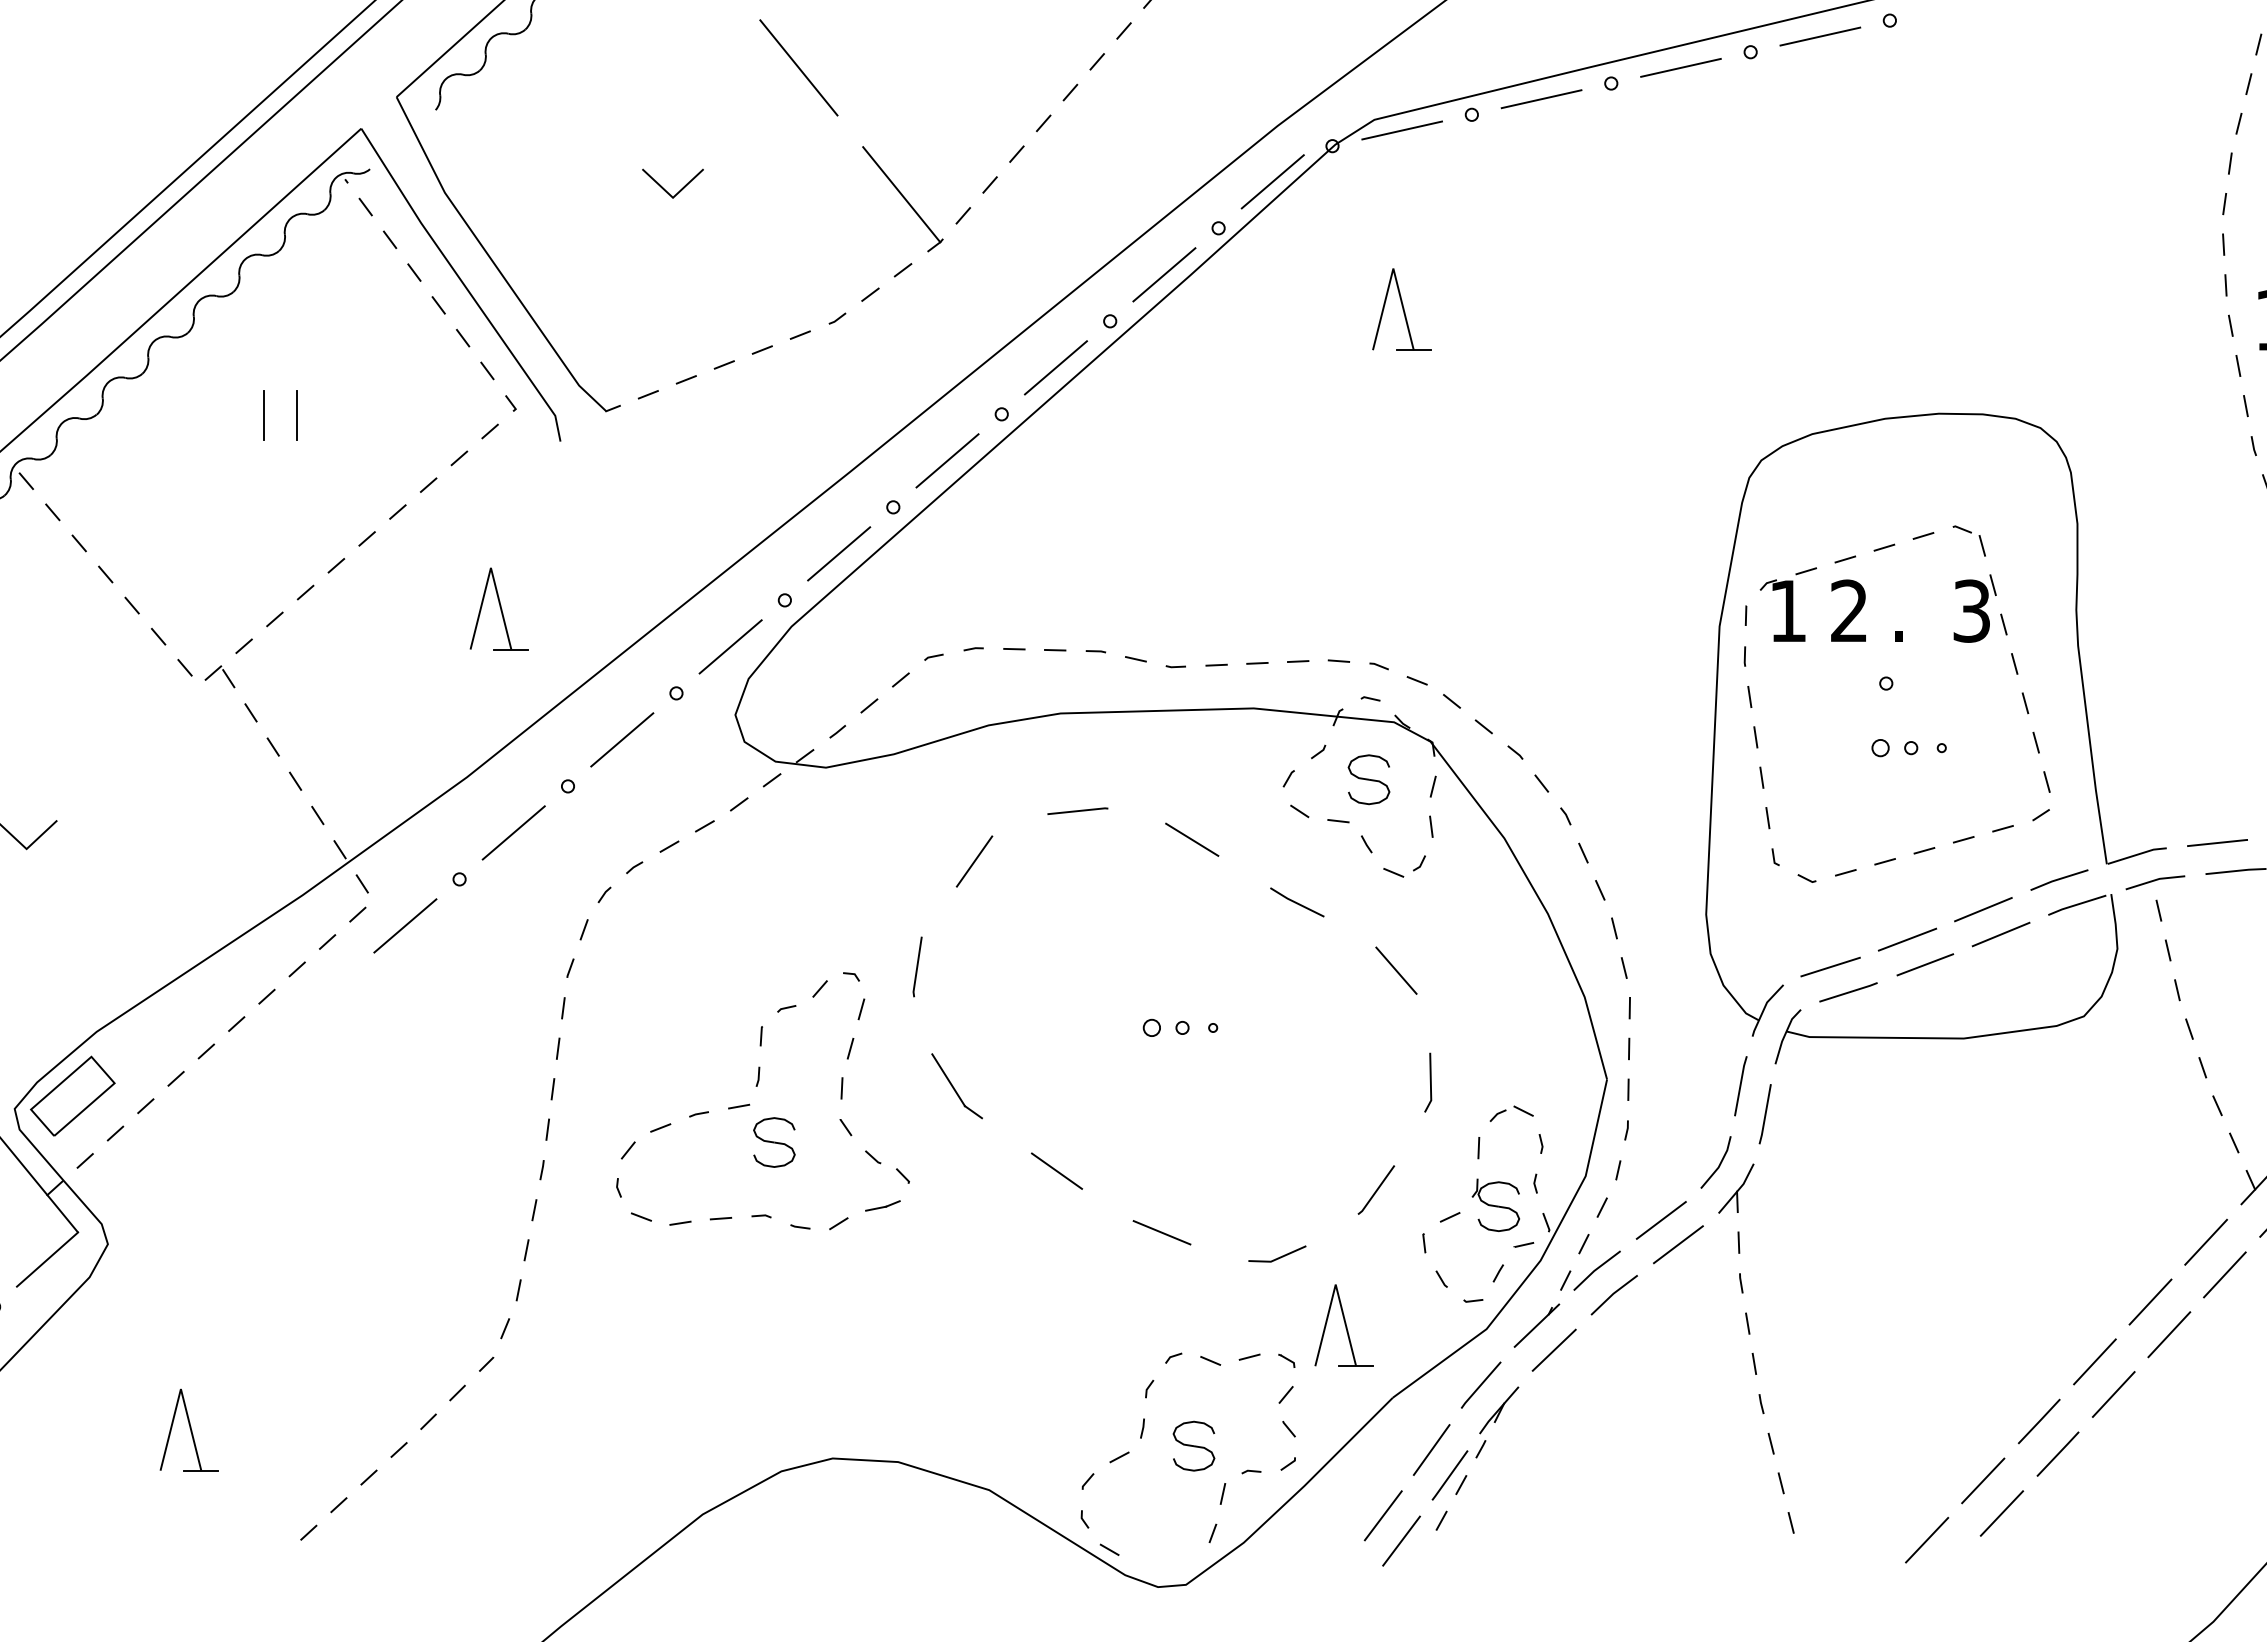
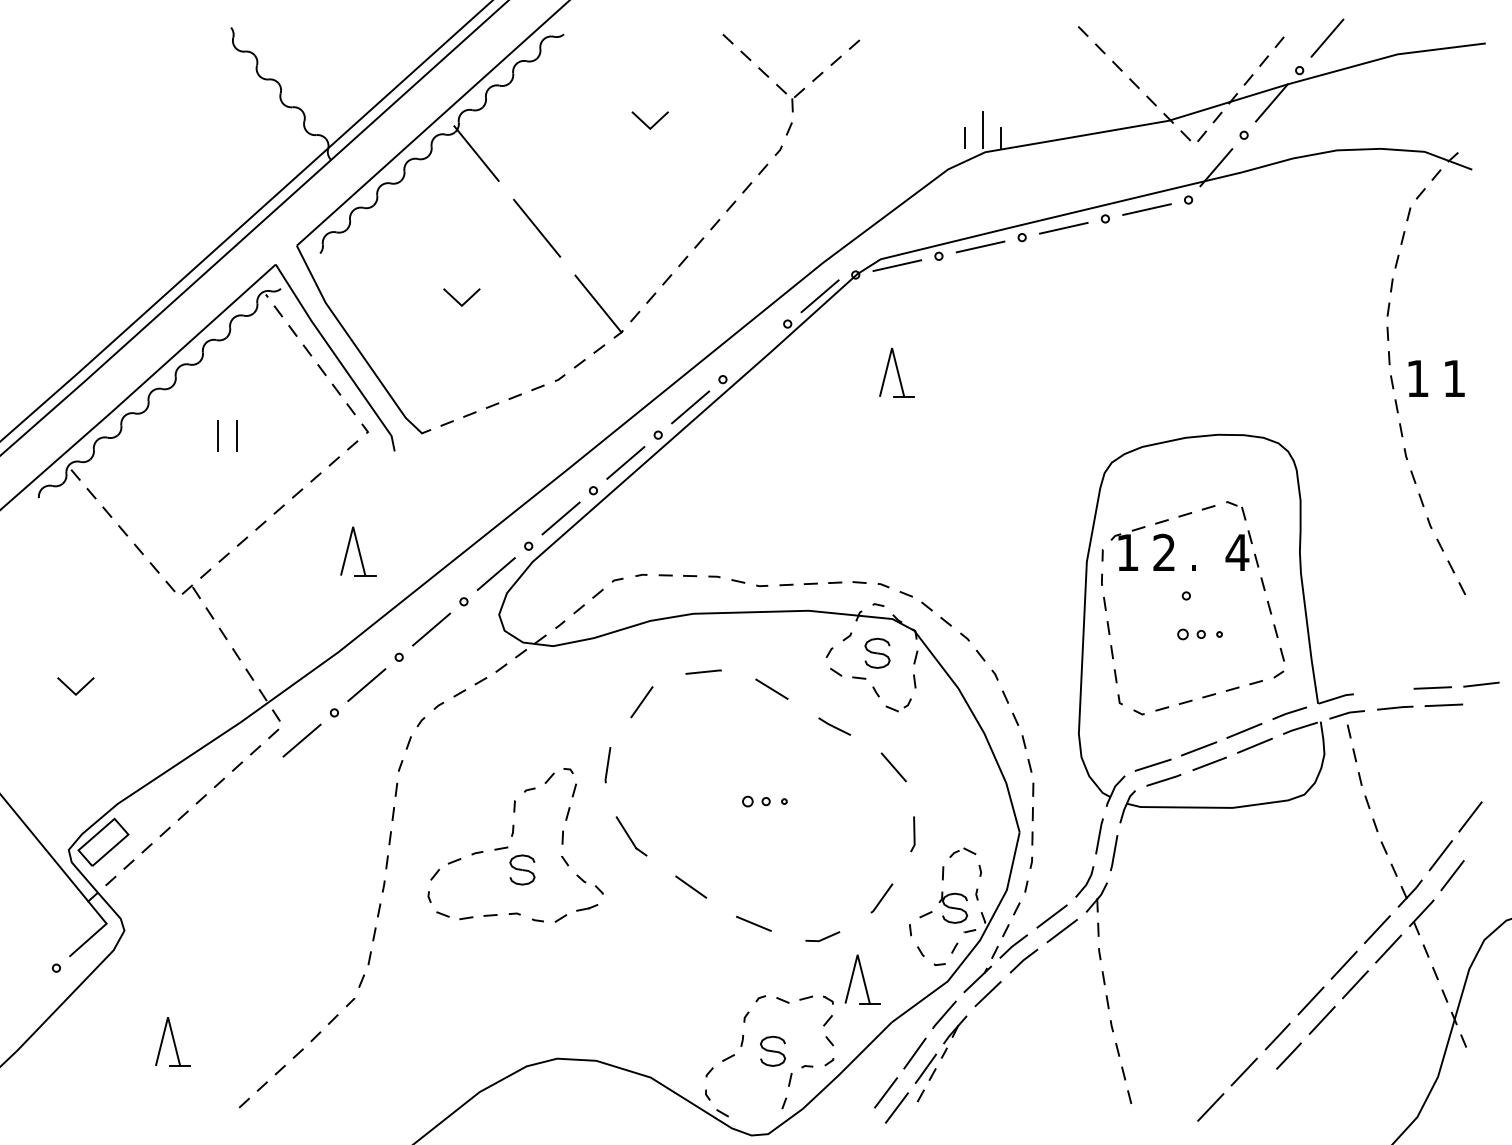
line: (1163, 274) -> (754, 351), removed
text: (1971, 610) -> (1237, 552), 3 -> 4
line: (2218, 841) -> (1384, 690), removed
line: (2001, 1513) -> (1255, 1091), removed

